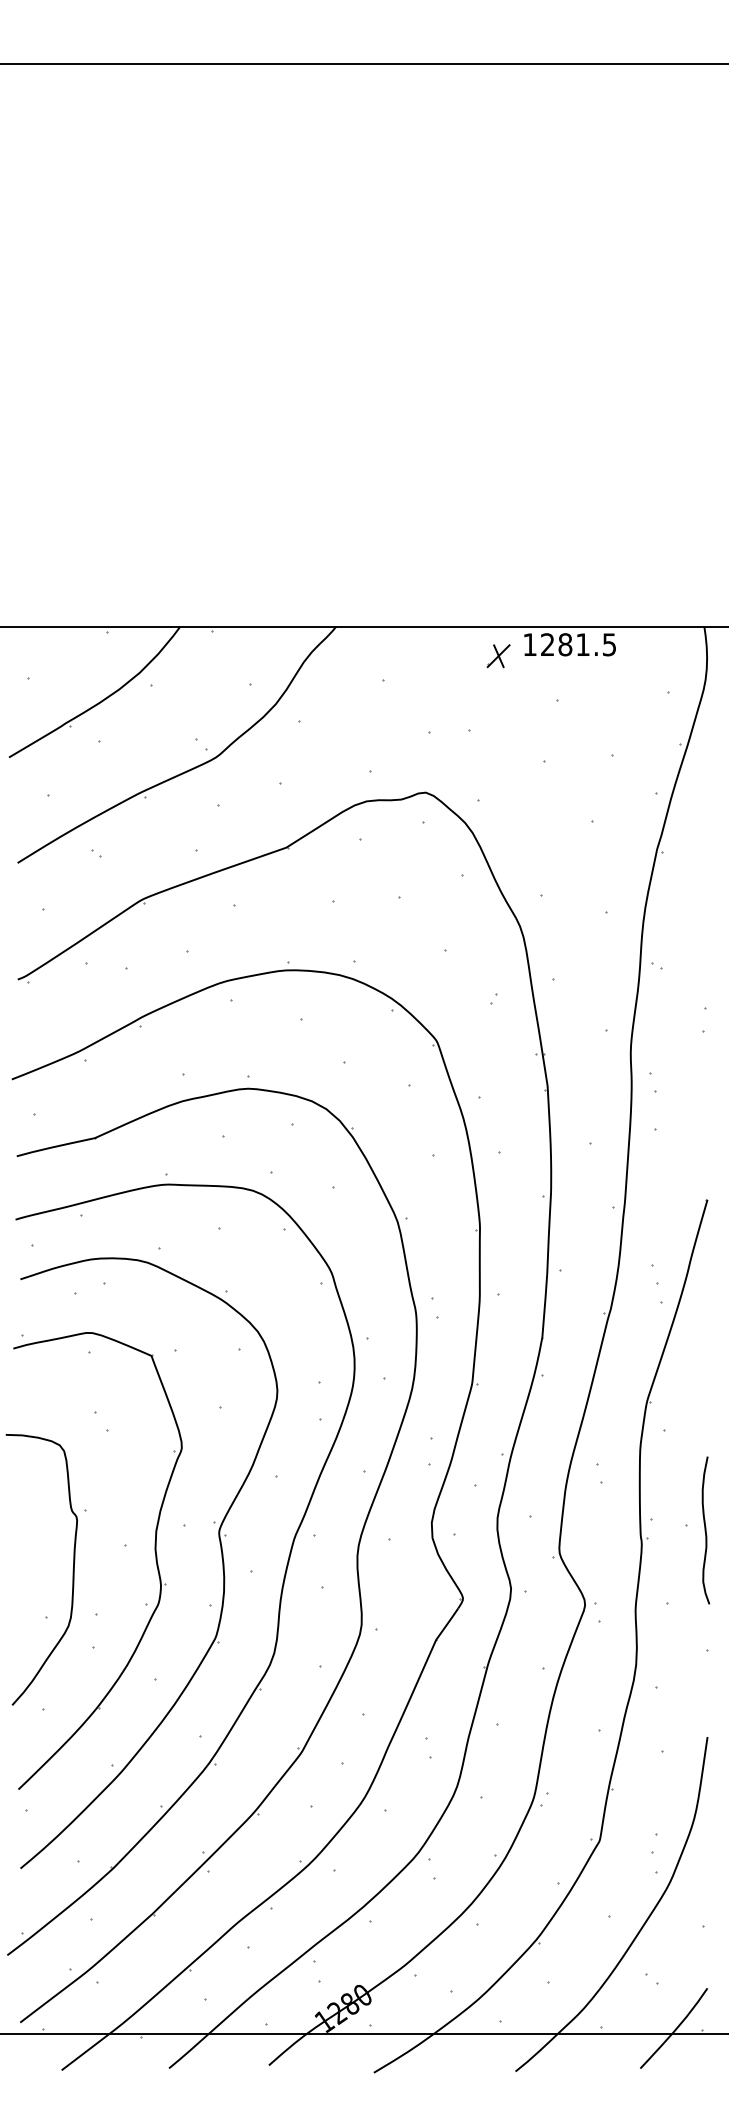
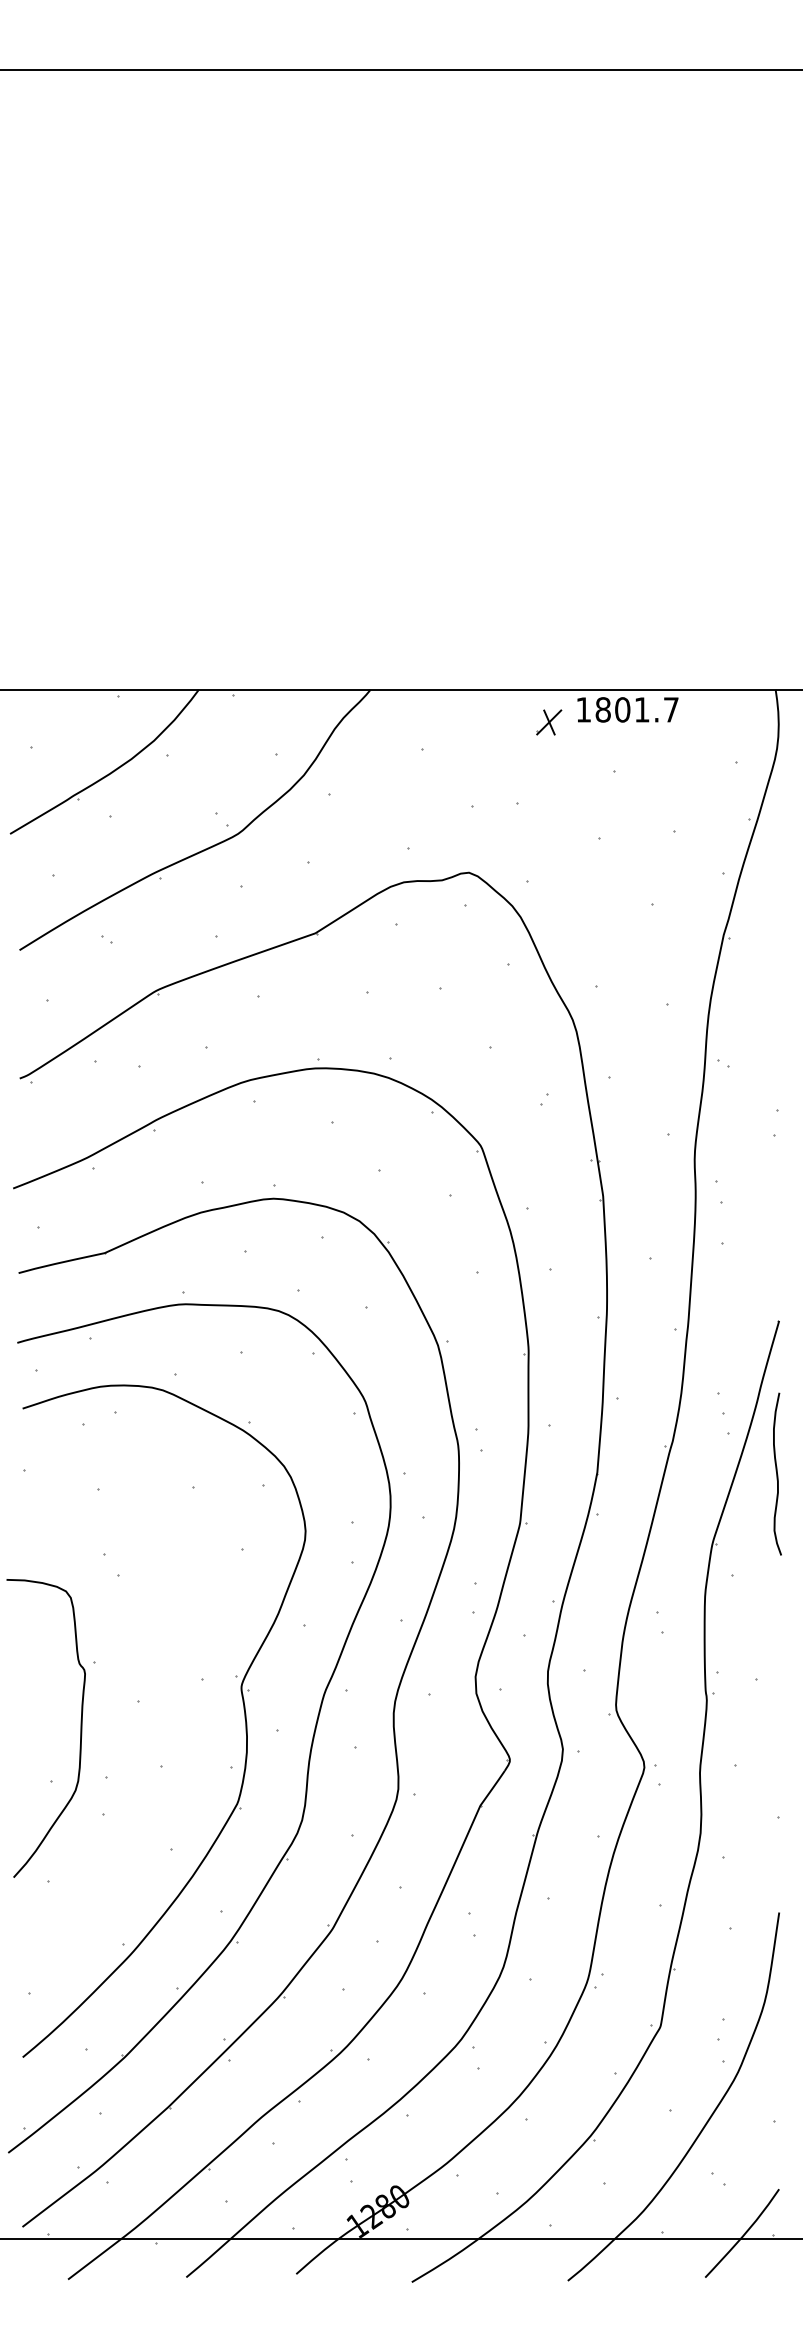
text: (577, 644) -> (636, 709), 1281.5 -> 1801.7
curve: (705, 1529) -> (777, 1473), moved
part: (154, 1552) -> (170, 1709), removed

